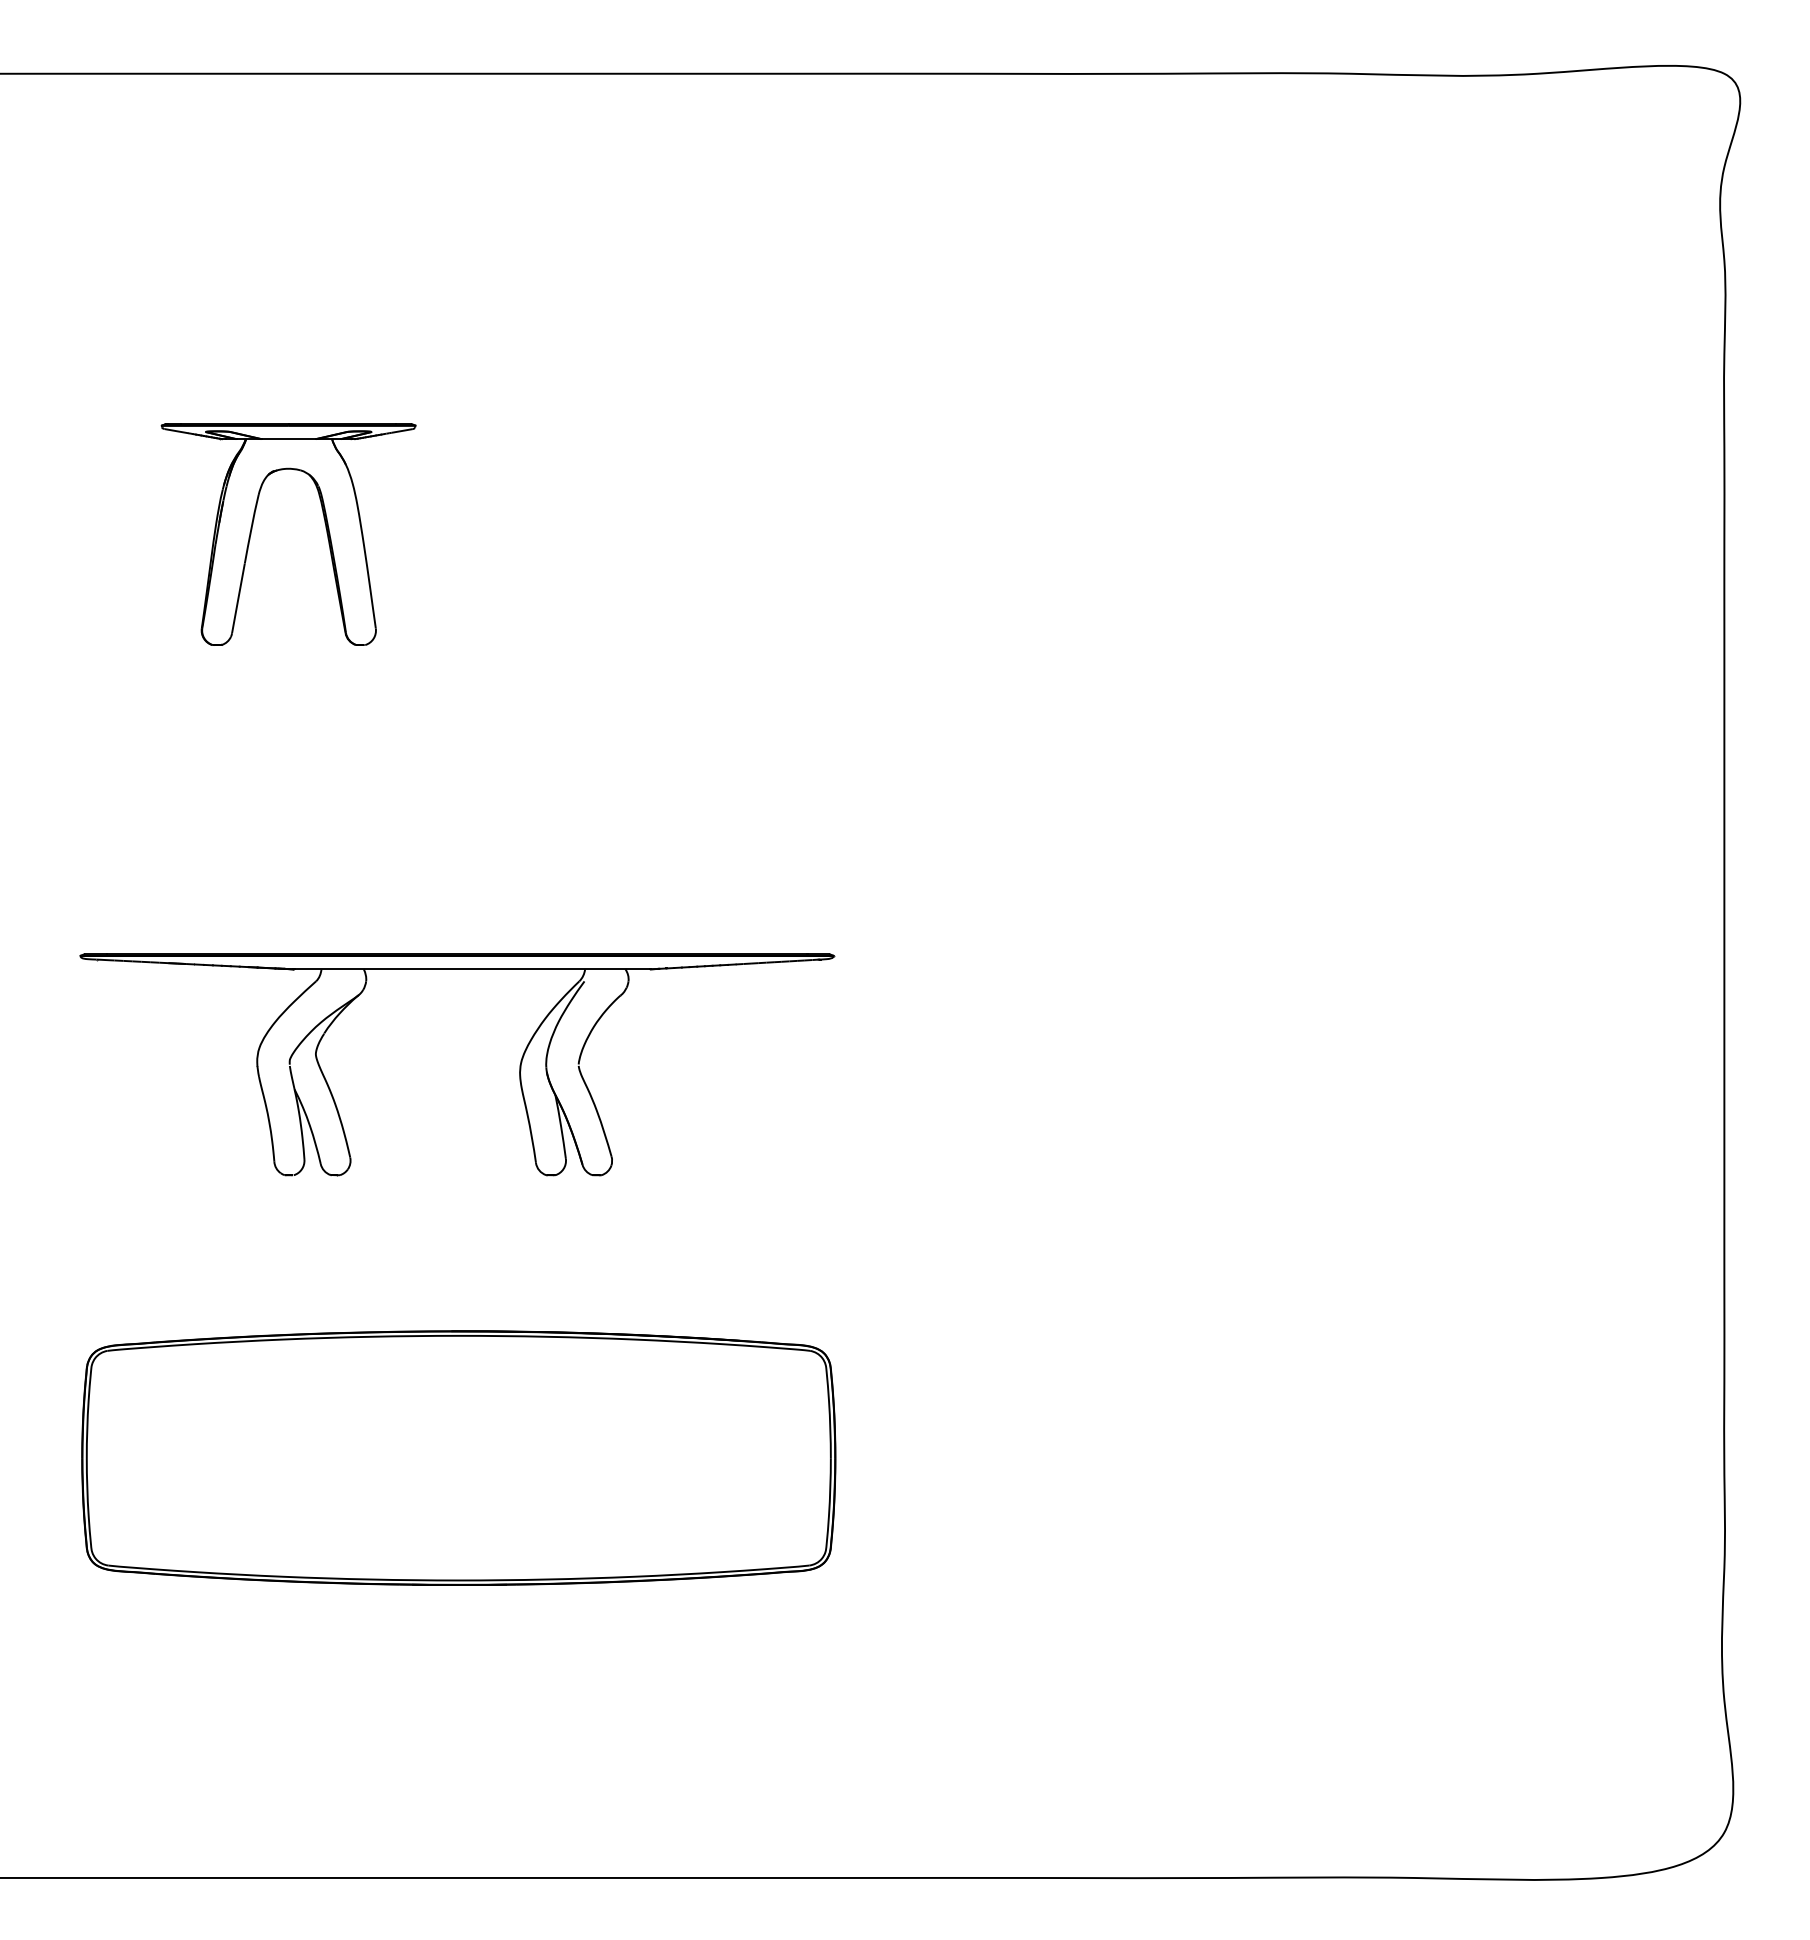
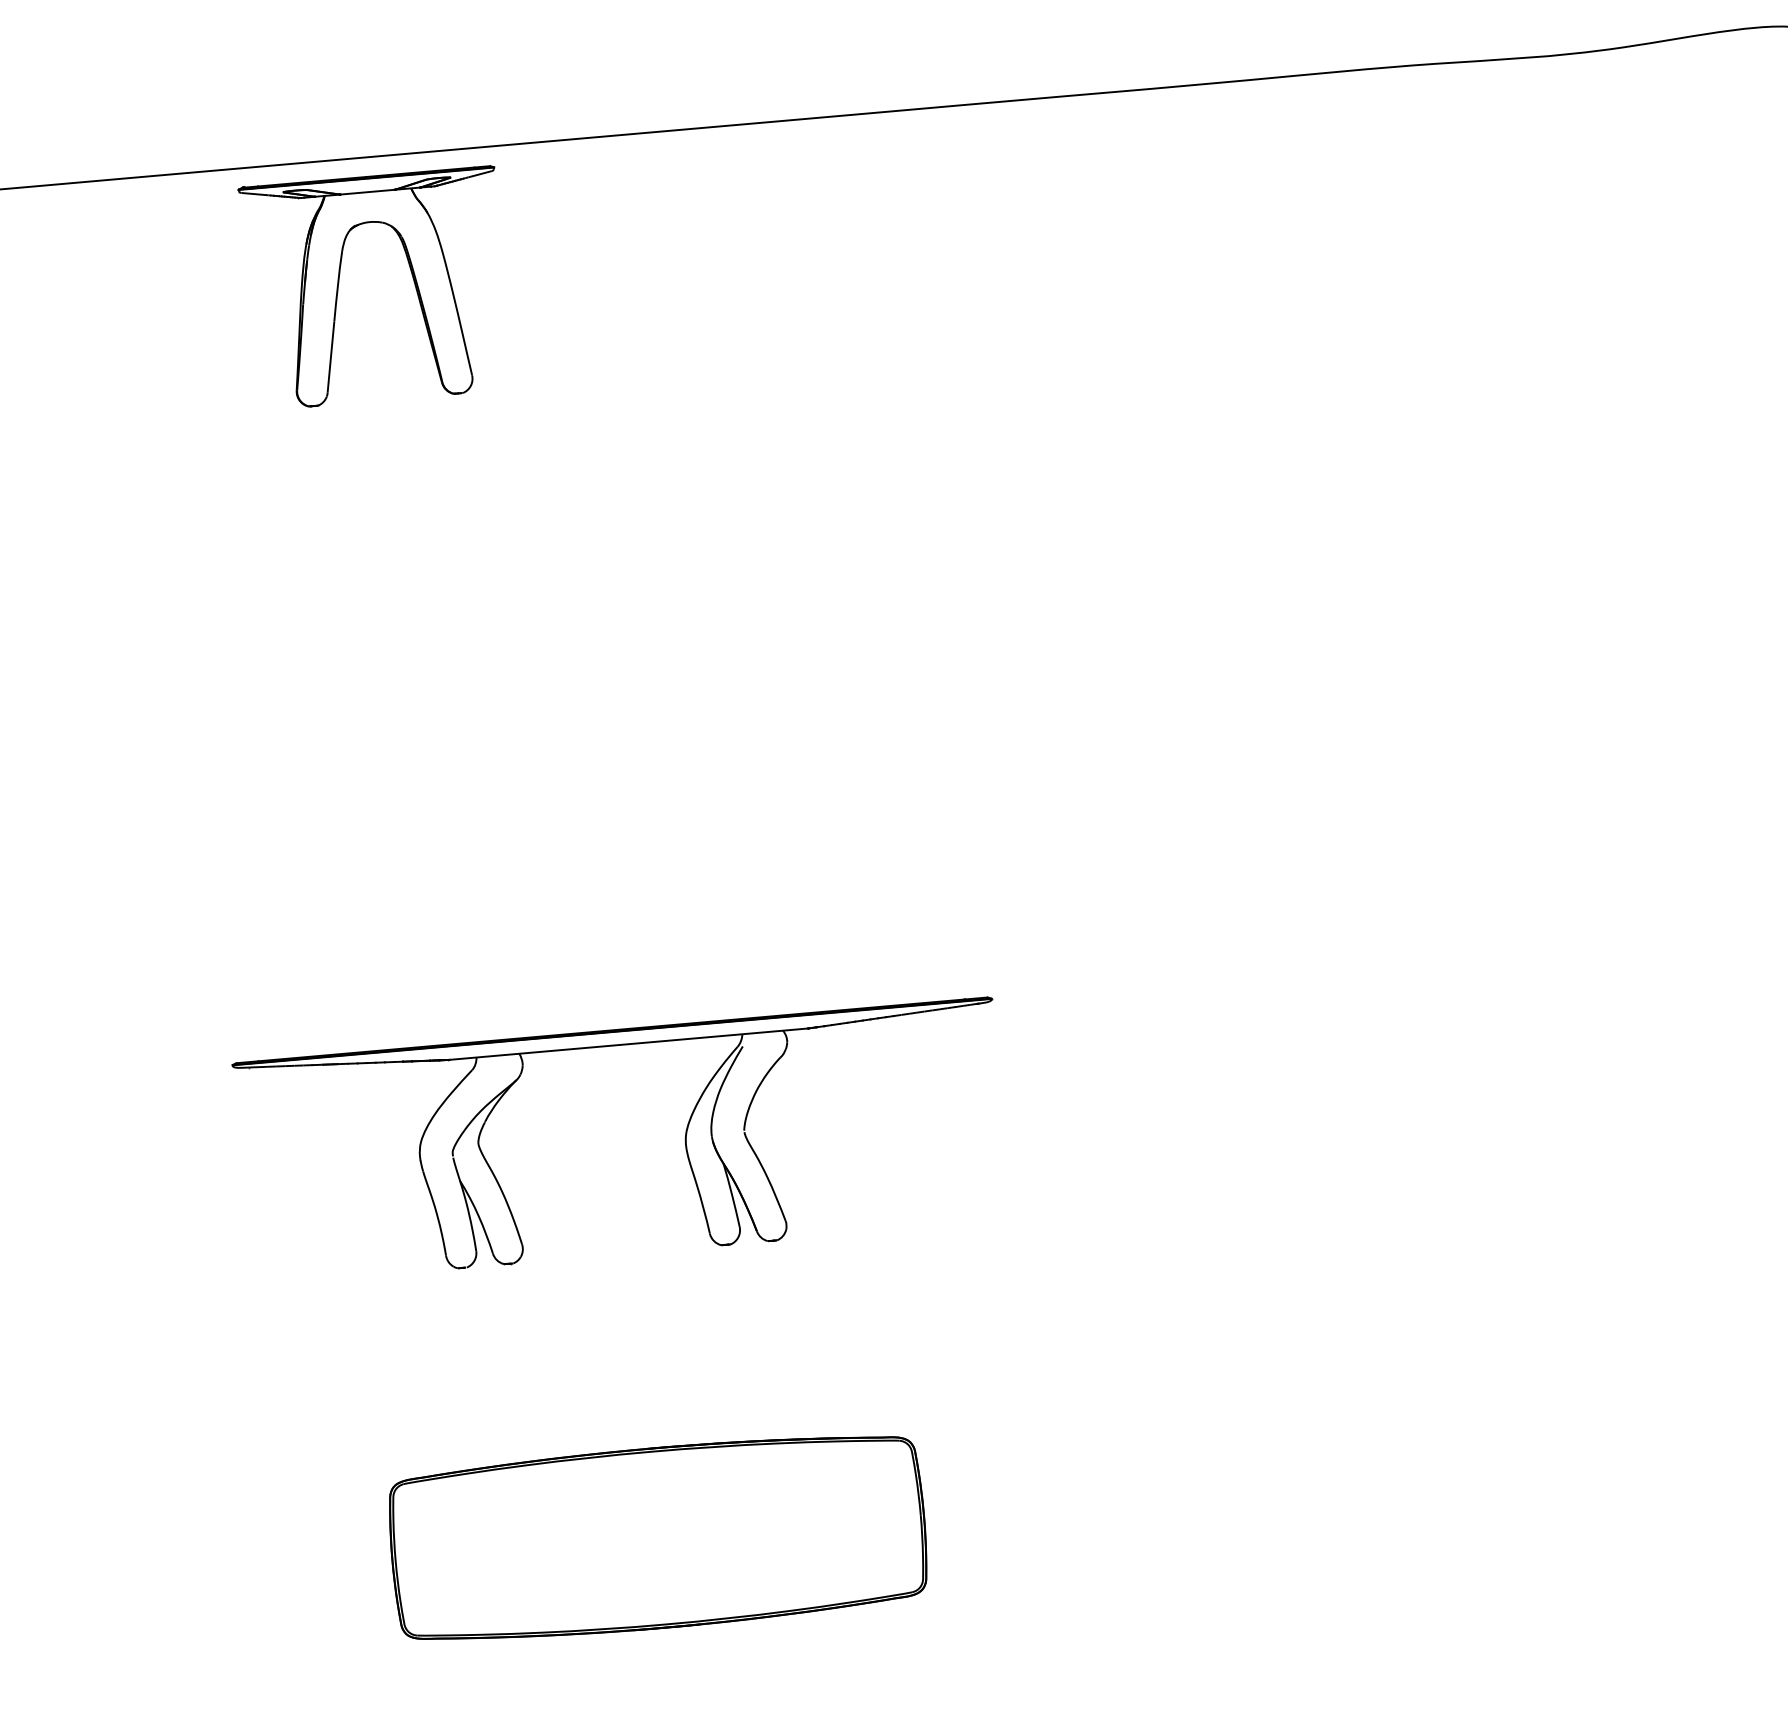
part: (252, 529) -> (339, 286), moved
part: (458, 1457) -> (657, 1537), size x0.7

